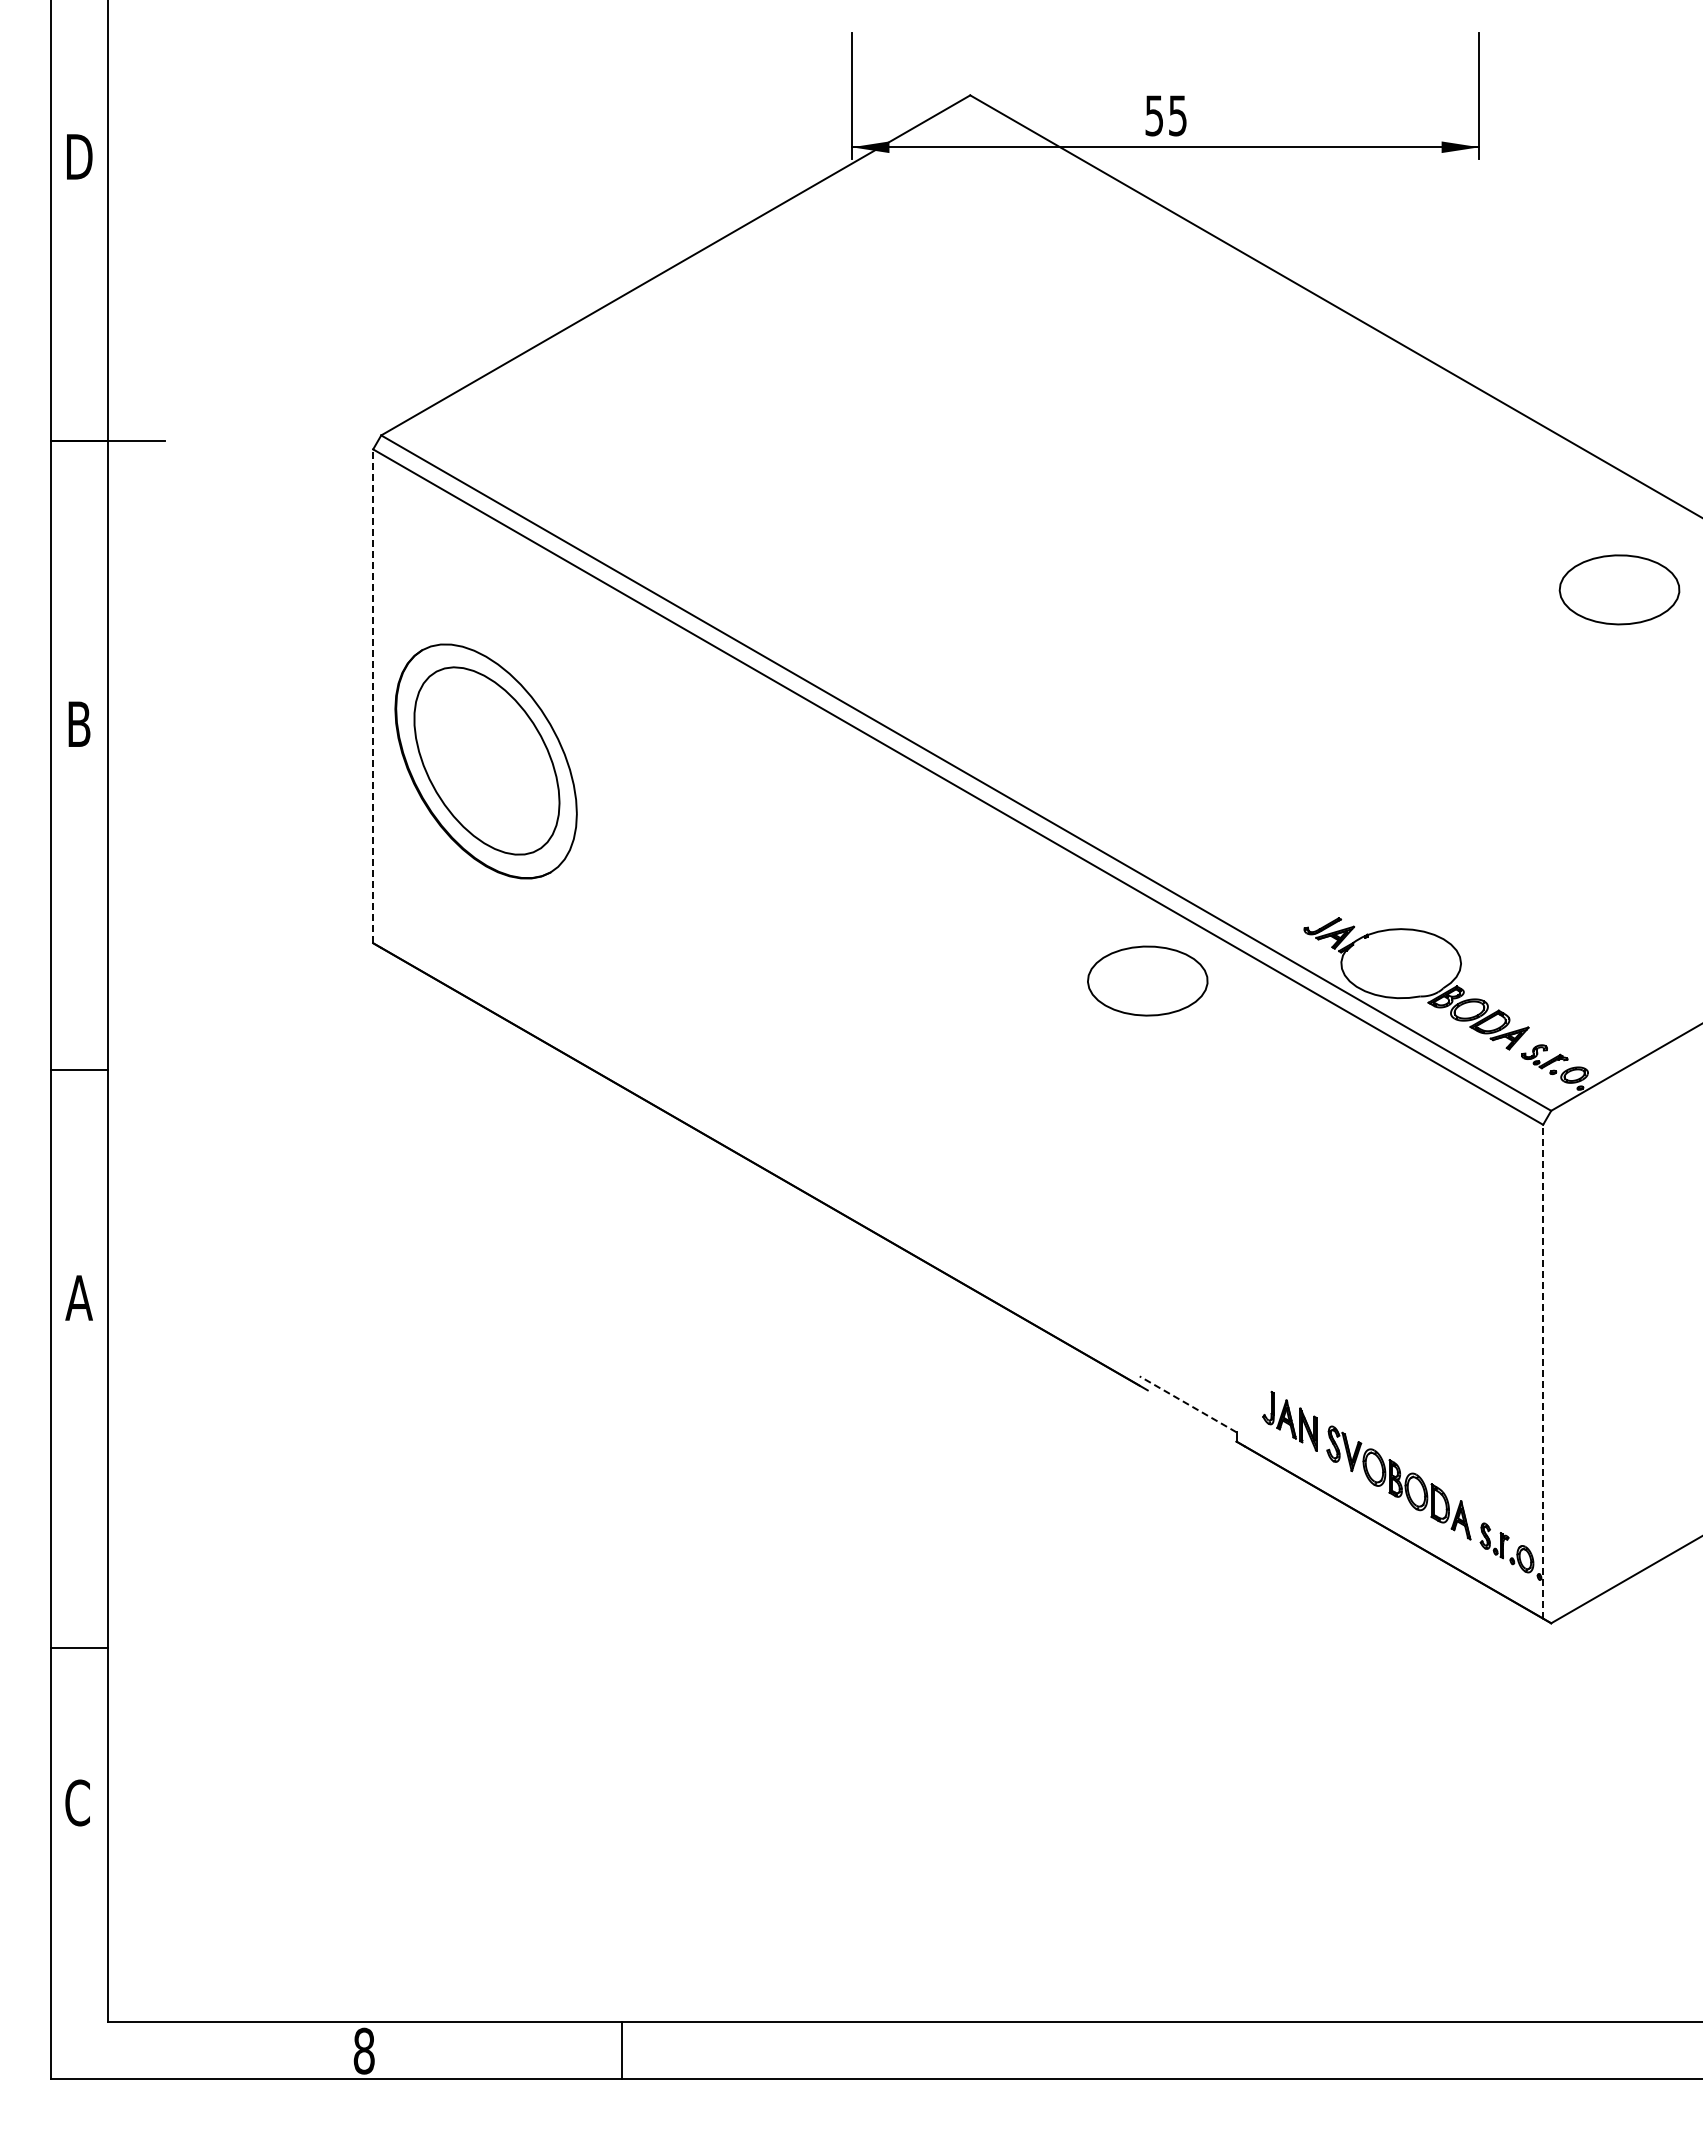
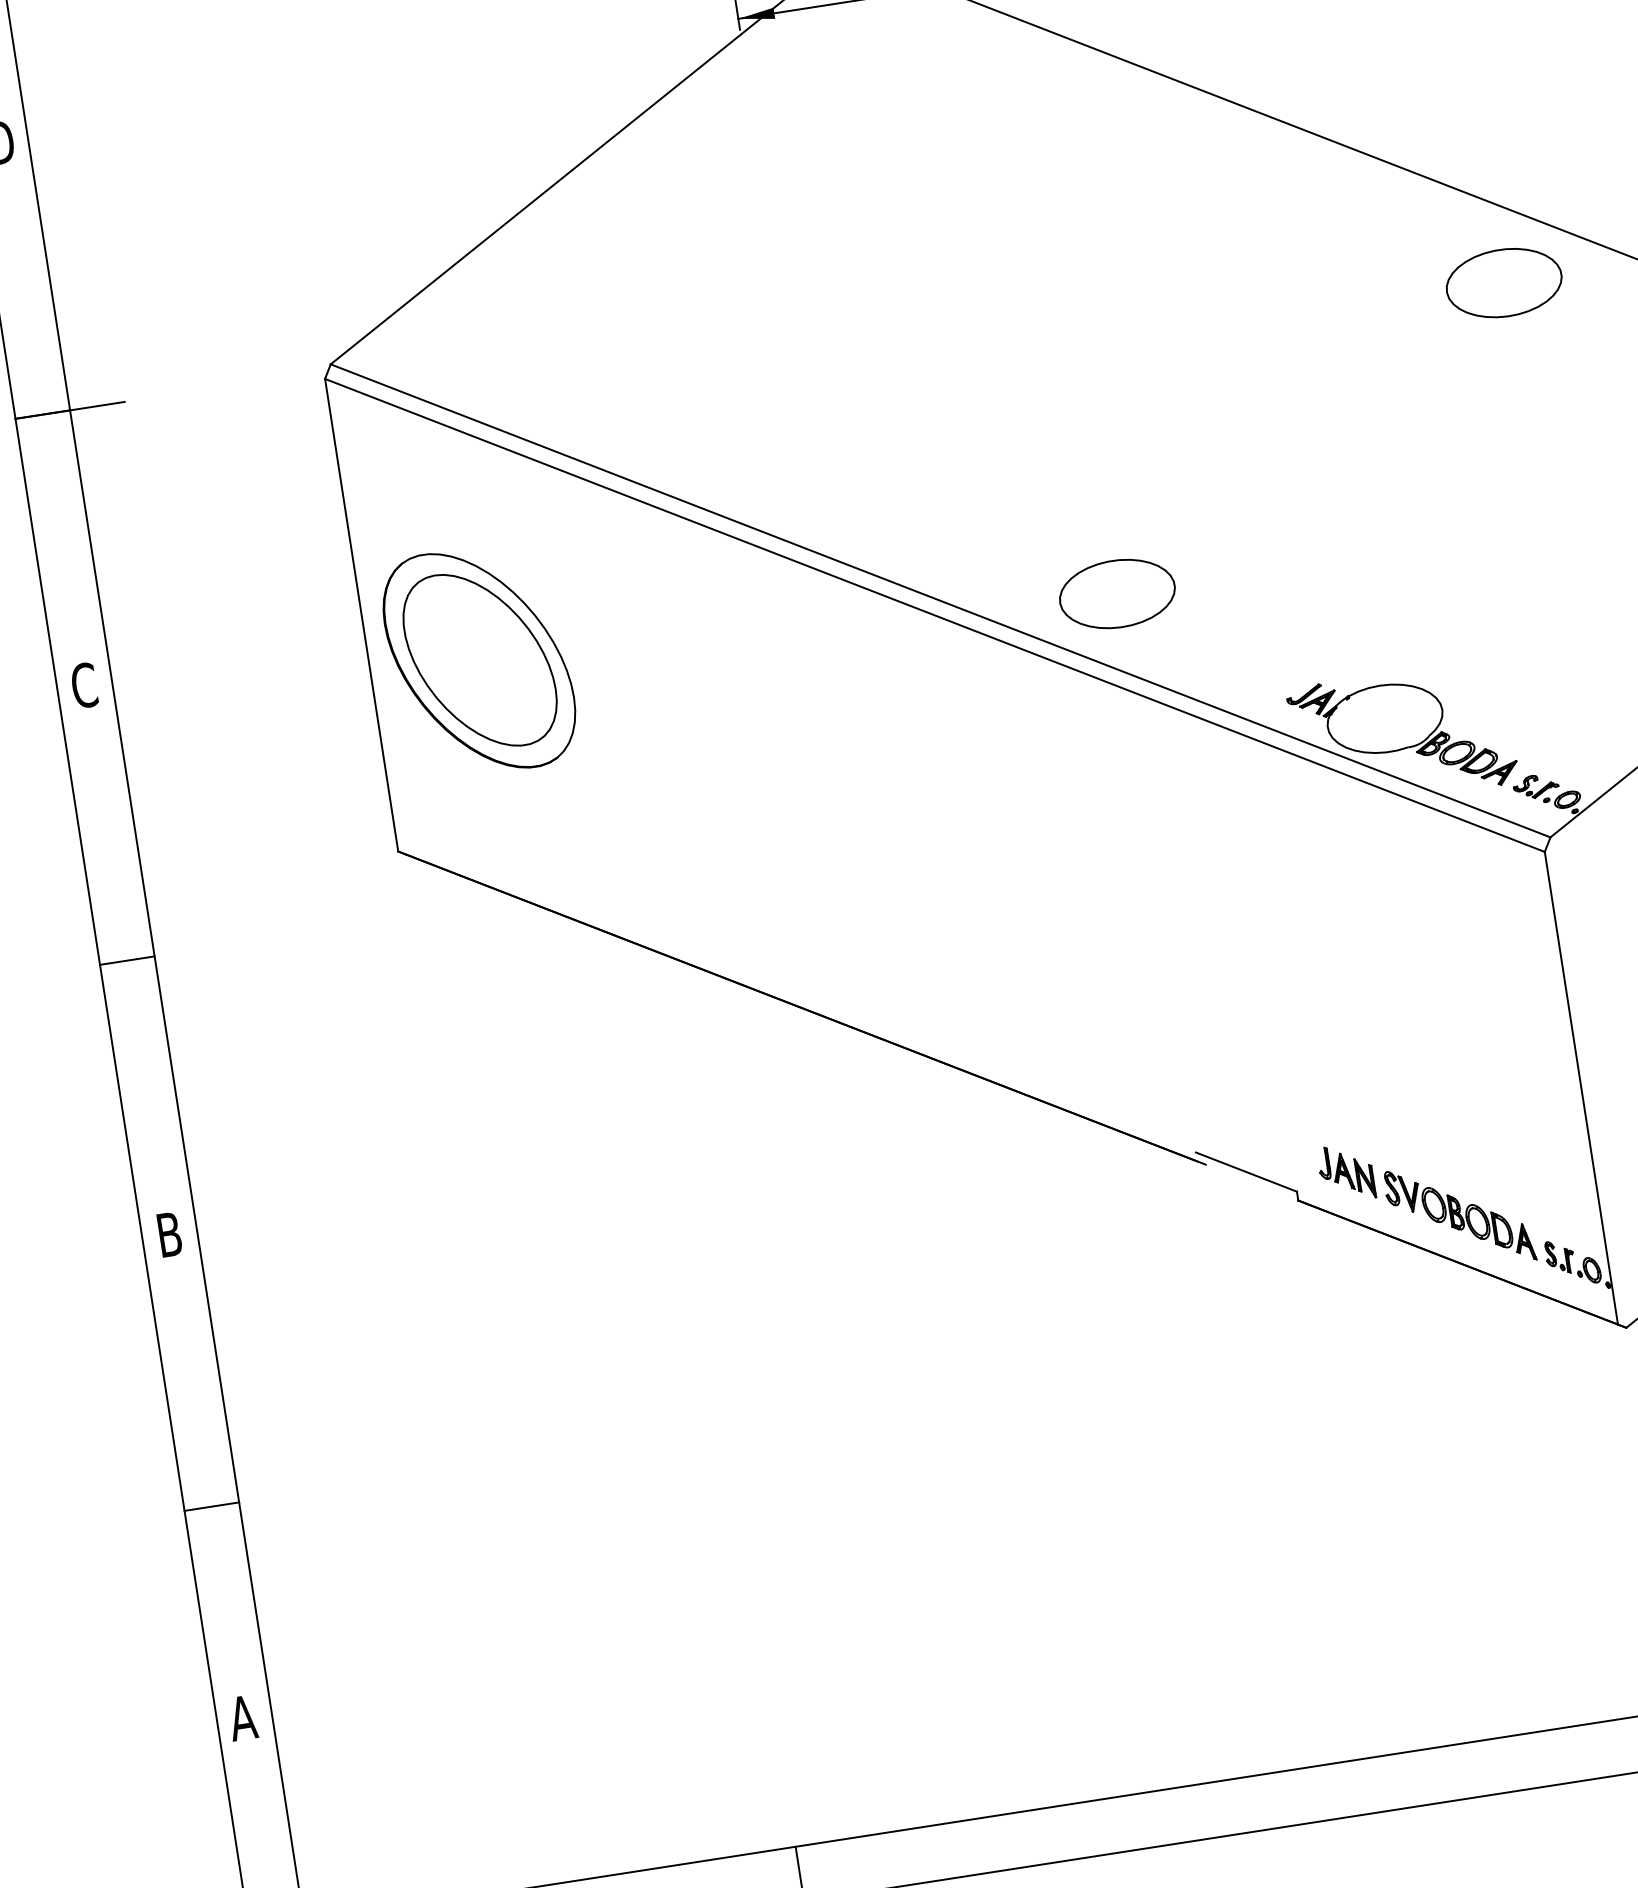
part: (1619, 589) -> (1504, 282), moved
line: (373, 696) -> (361, 615), dashed -> solid
text: (78, 723) -> (83, 684), B -> C
part: (1147, 980) -> (1117, 593), moved
line: (79, 1069) -> (127, 960), moved
text: (78, 1297) -> (168, 1234), A -> B
line: (1543, 1371) -> (1581, 1087), dashed -> solid
line: (1188, 1404) -> (1246, 1172), dashed -> solid
line: (79, 1648) -> (211, 1506), moved
text: (77, 1802) -> (242, 1717), C -> A

